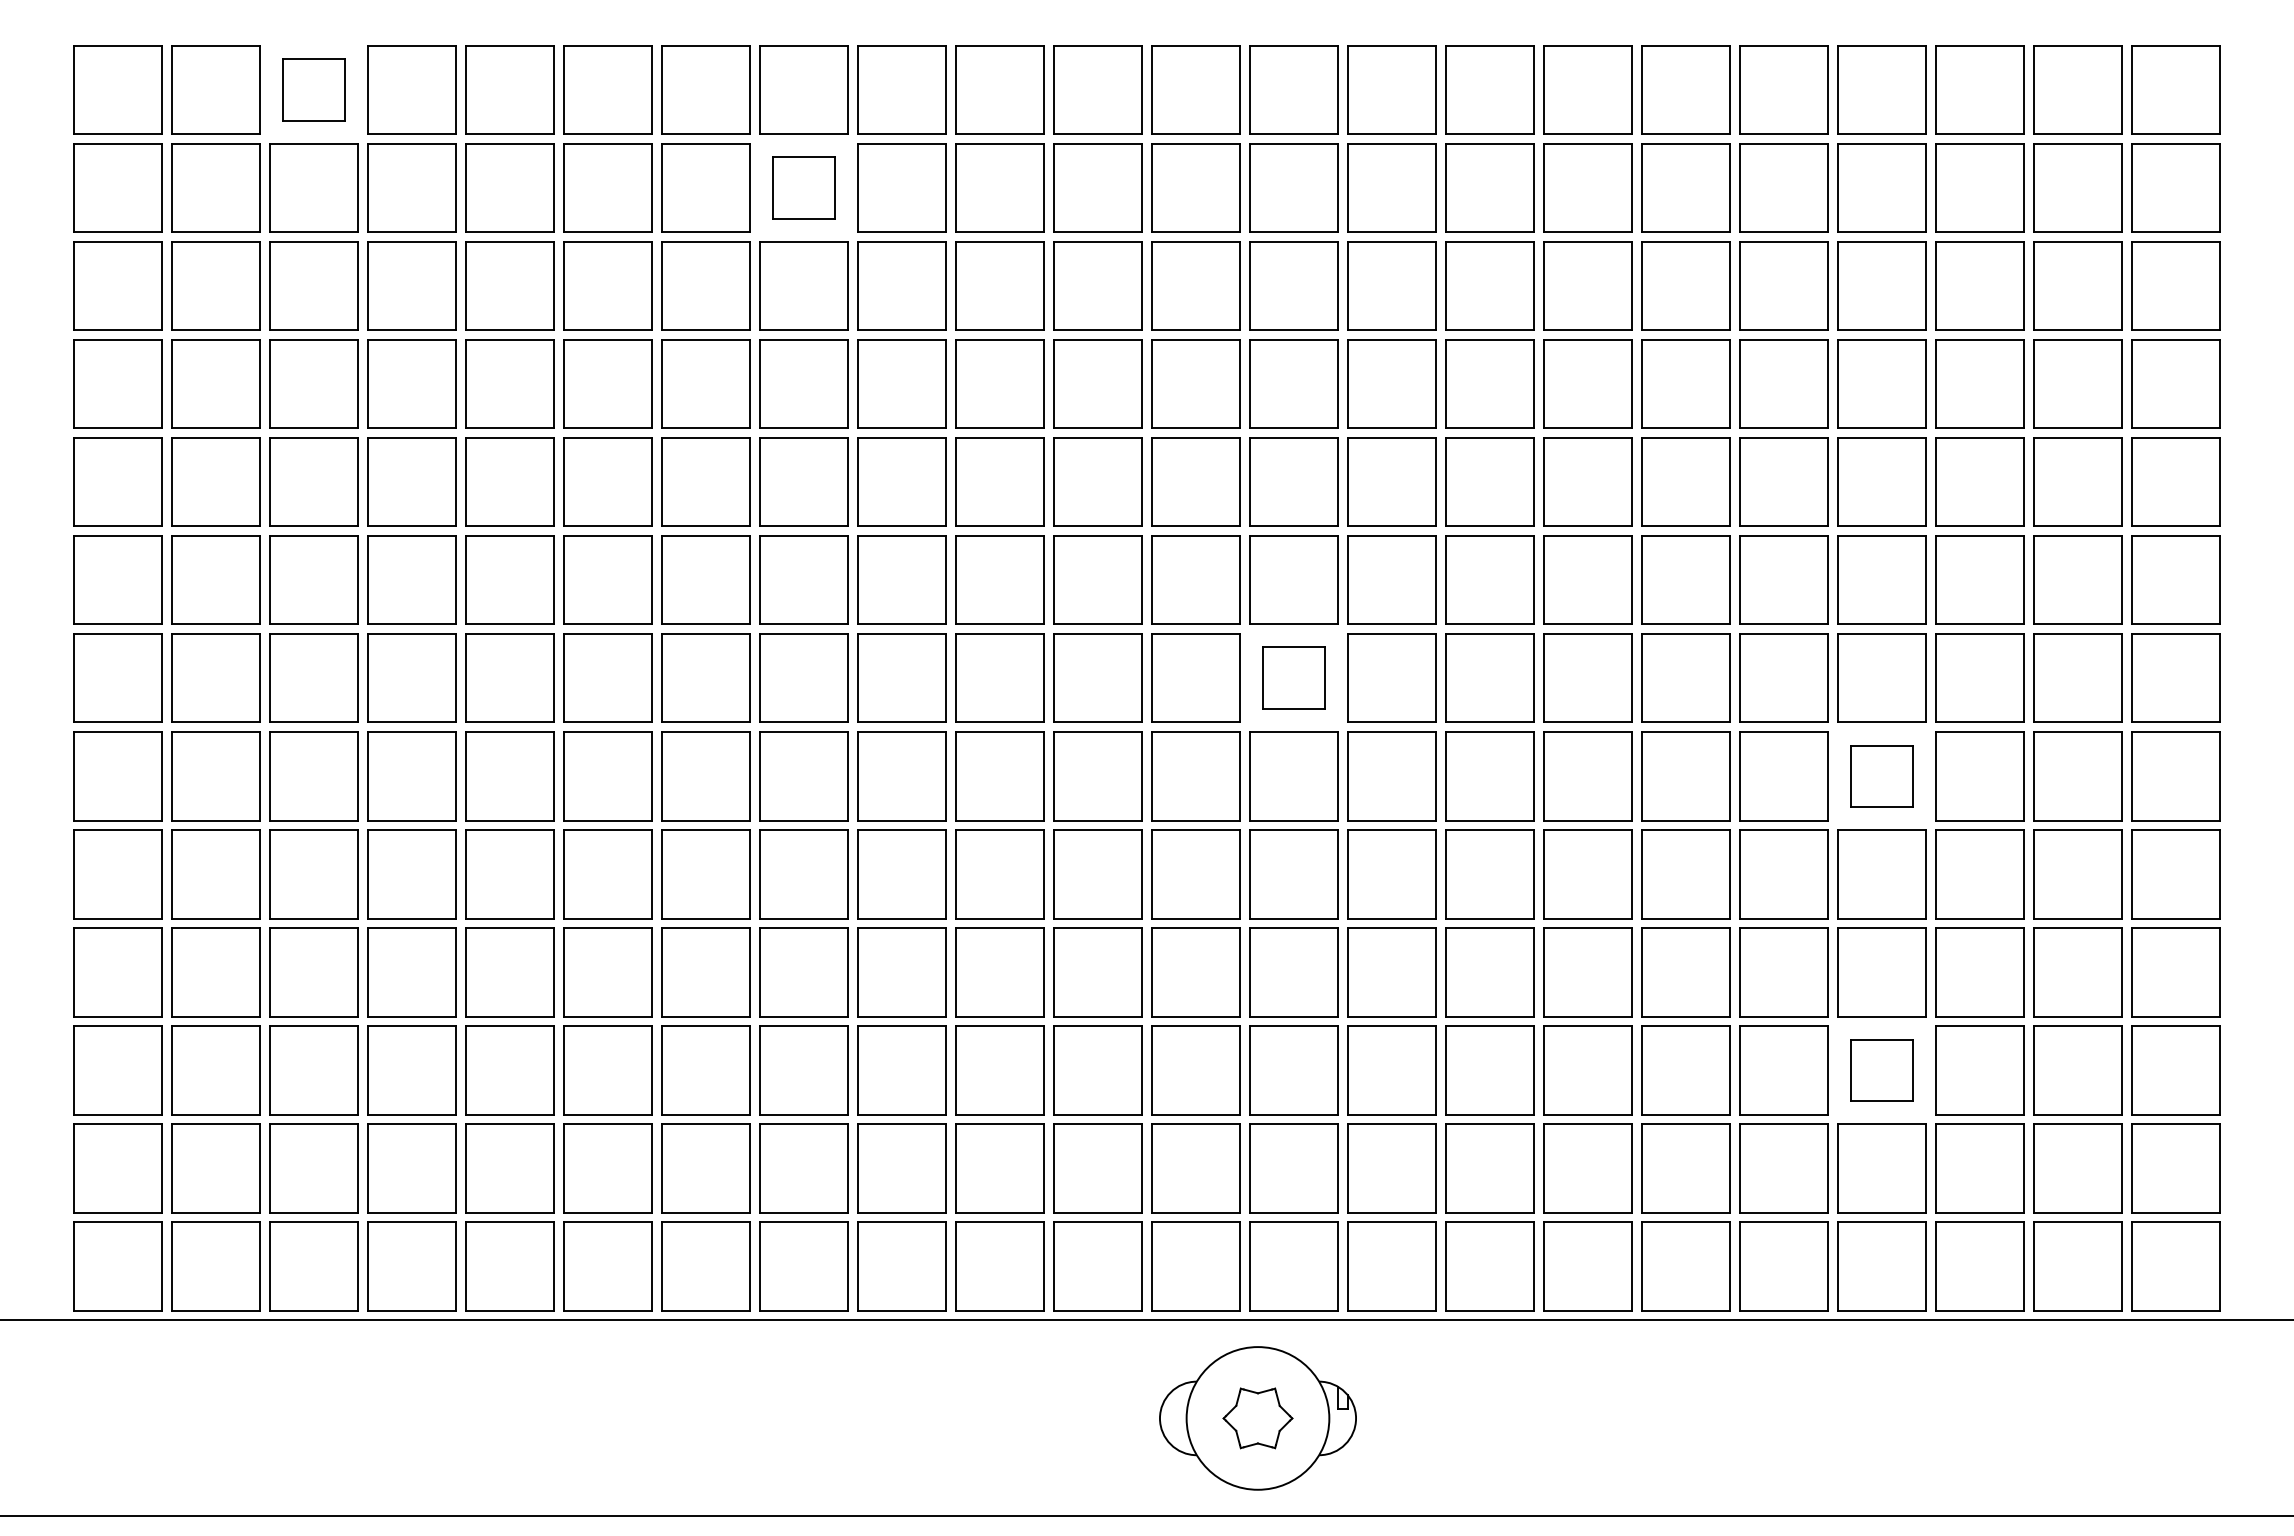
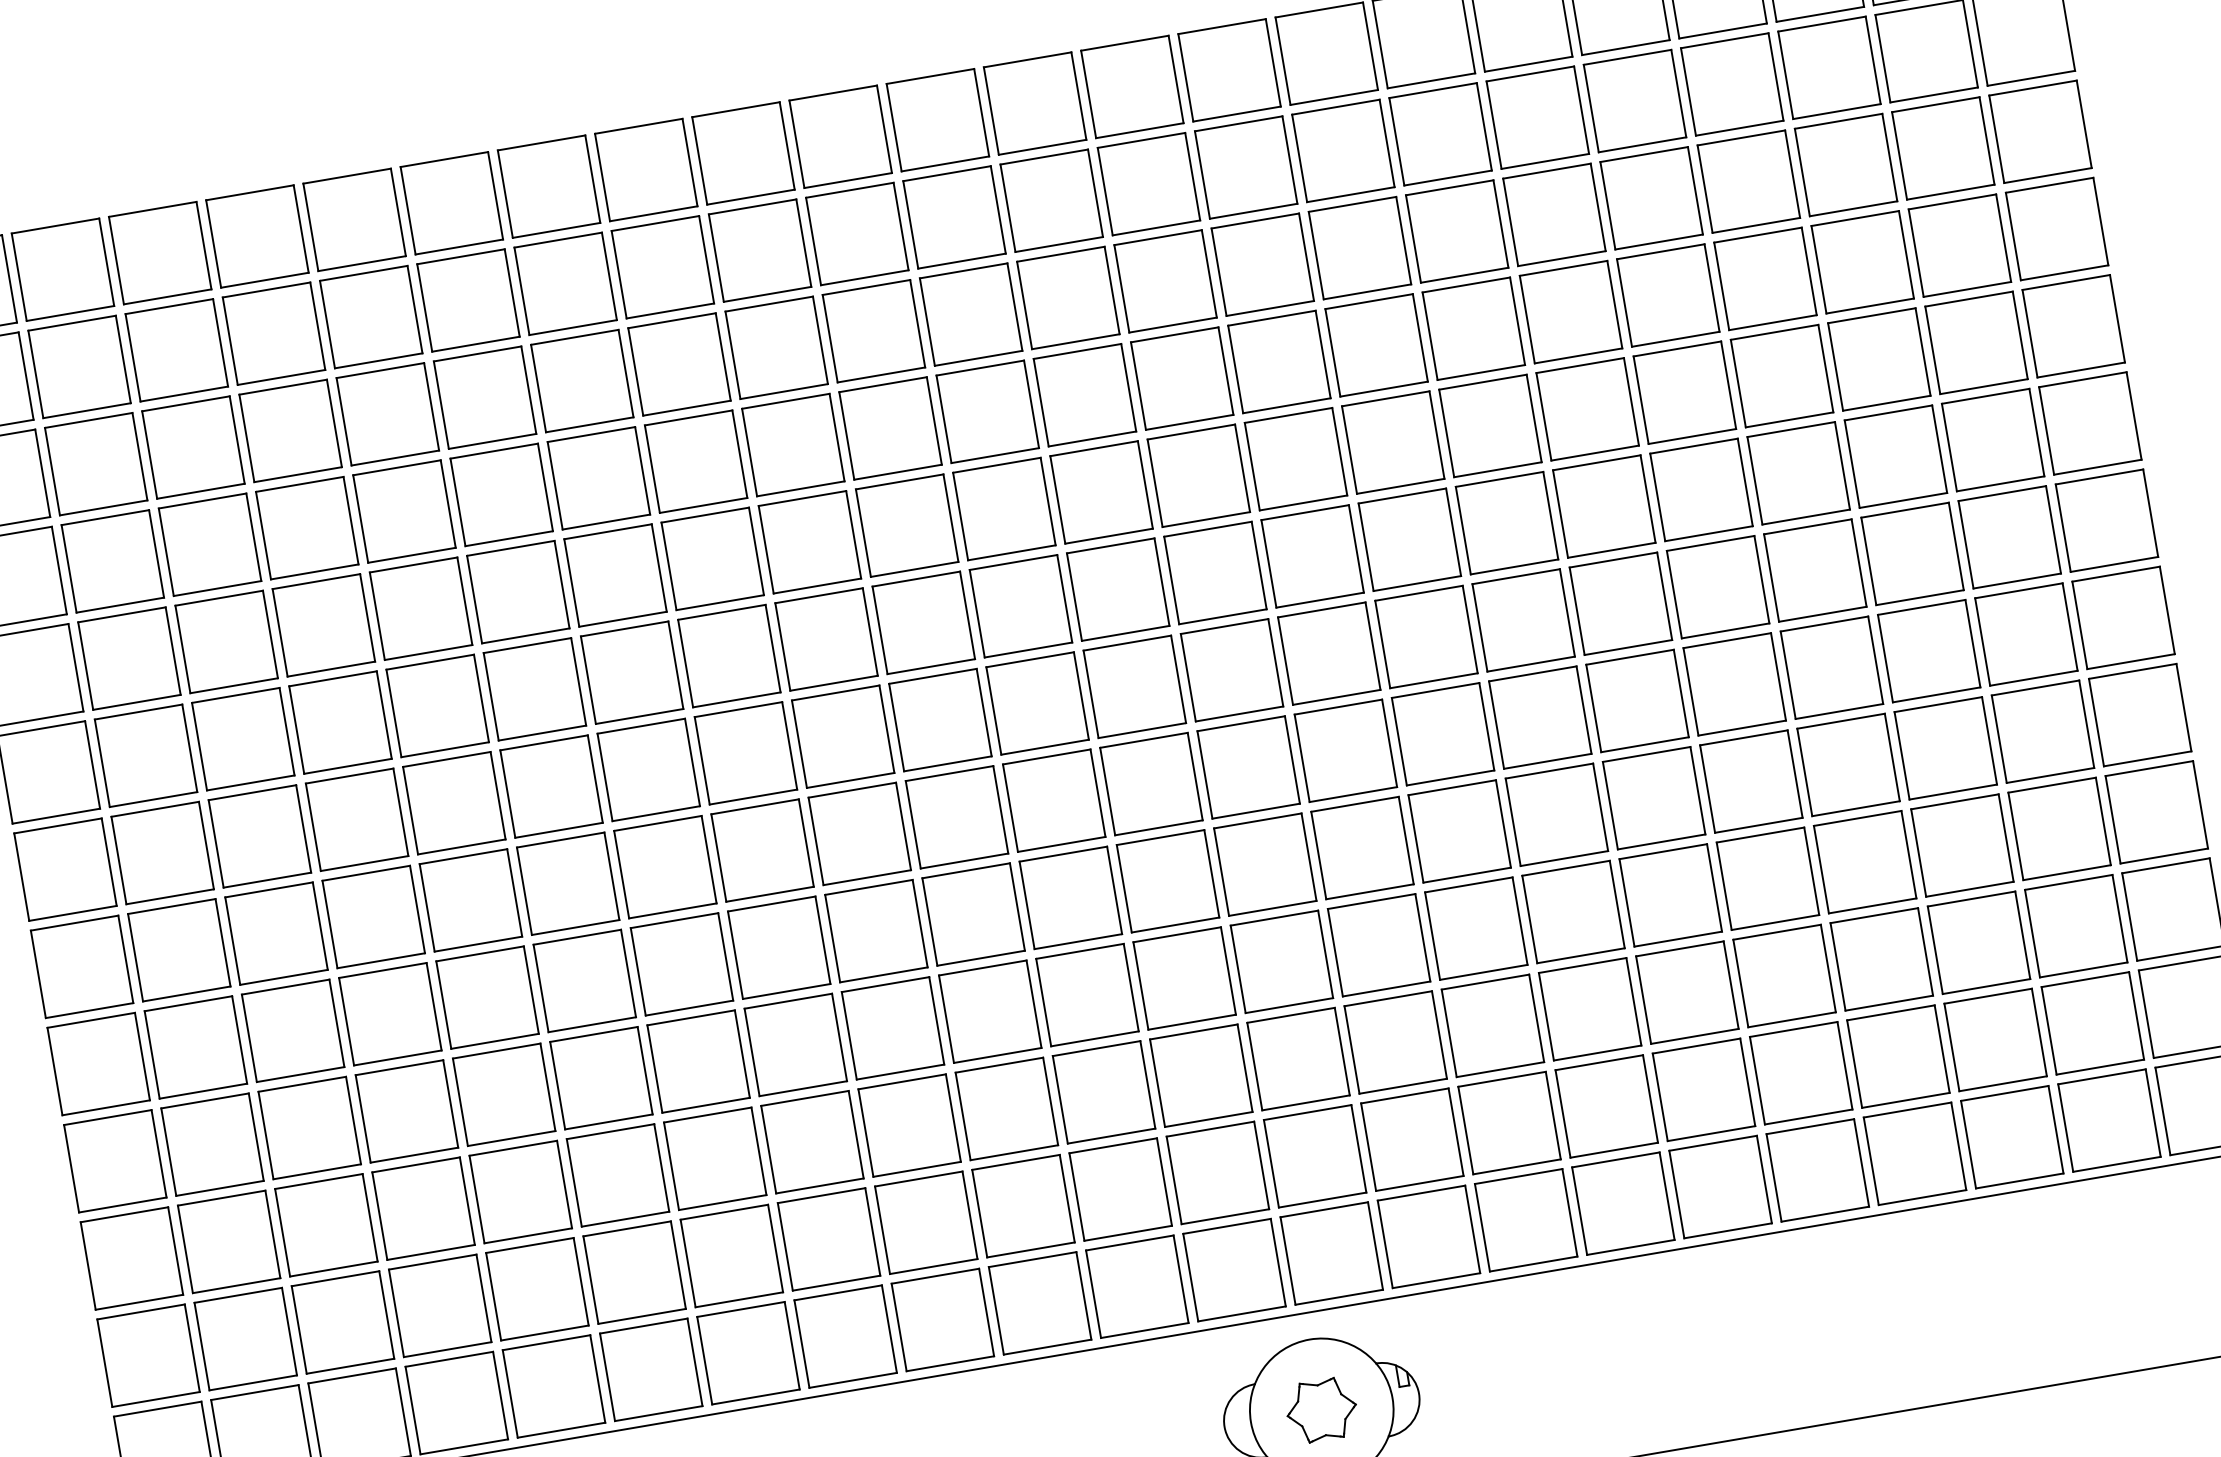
part: (313, 89) -> (159, 252), size x1.43
part: (803, 187) -> (662, 266), size x1.43
part: (1293, 677) -> (1231, 669), size x1.43
part: (1881, 776) -> (1831, 667), size x1.43
part: (1881, 1070) -> (1881, 959), size x1.43

